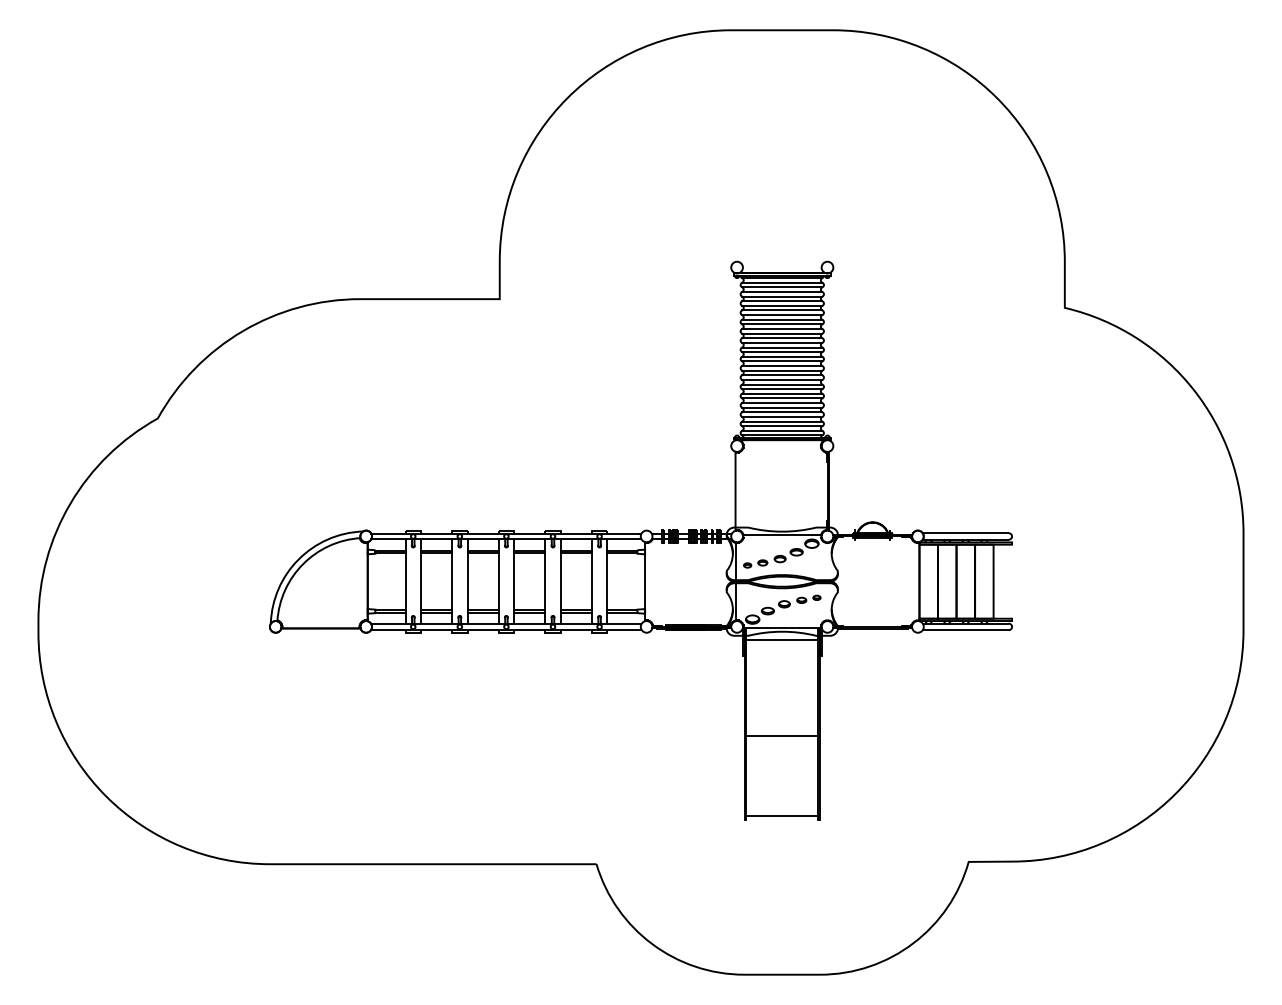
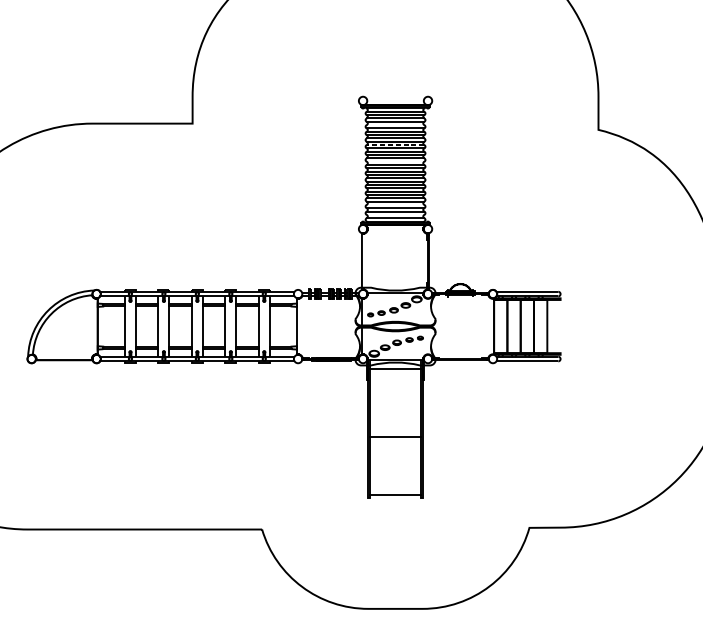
line: (782, 301) -> (395, 125), removed
line: (781, 329) -> (394, 145), solid -> dashed
line: (782, 352) -> (395, 161), removed
line: (782, 412) -> (395, 205), removed
line: (782, 426) -> (395, 215), removed

